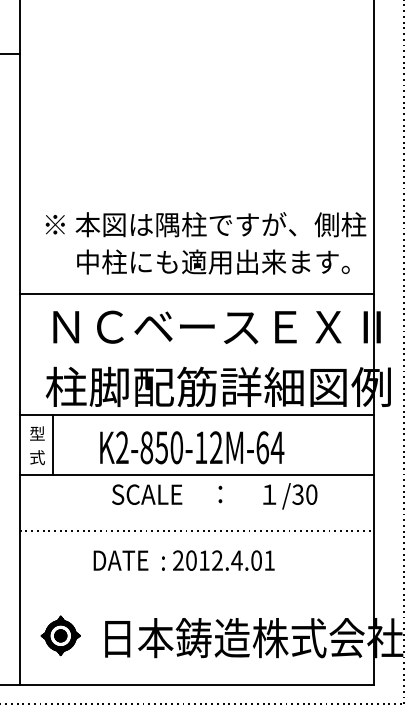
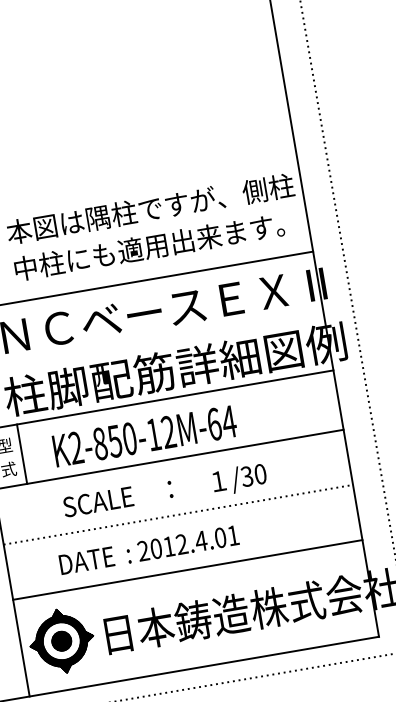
text: (192, 447) -> (145, 435), moved
text: (214, 496) -> (165, 492), moved
text: (183, 560) -> (148, 550), moved
line: (196, 586) -> (187, 569), added
part: (60, 635) -> (61, 640), size x1.67

